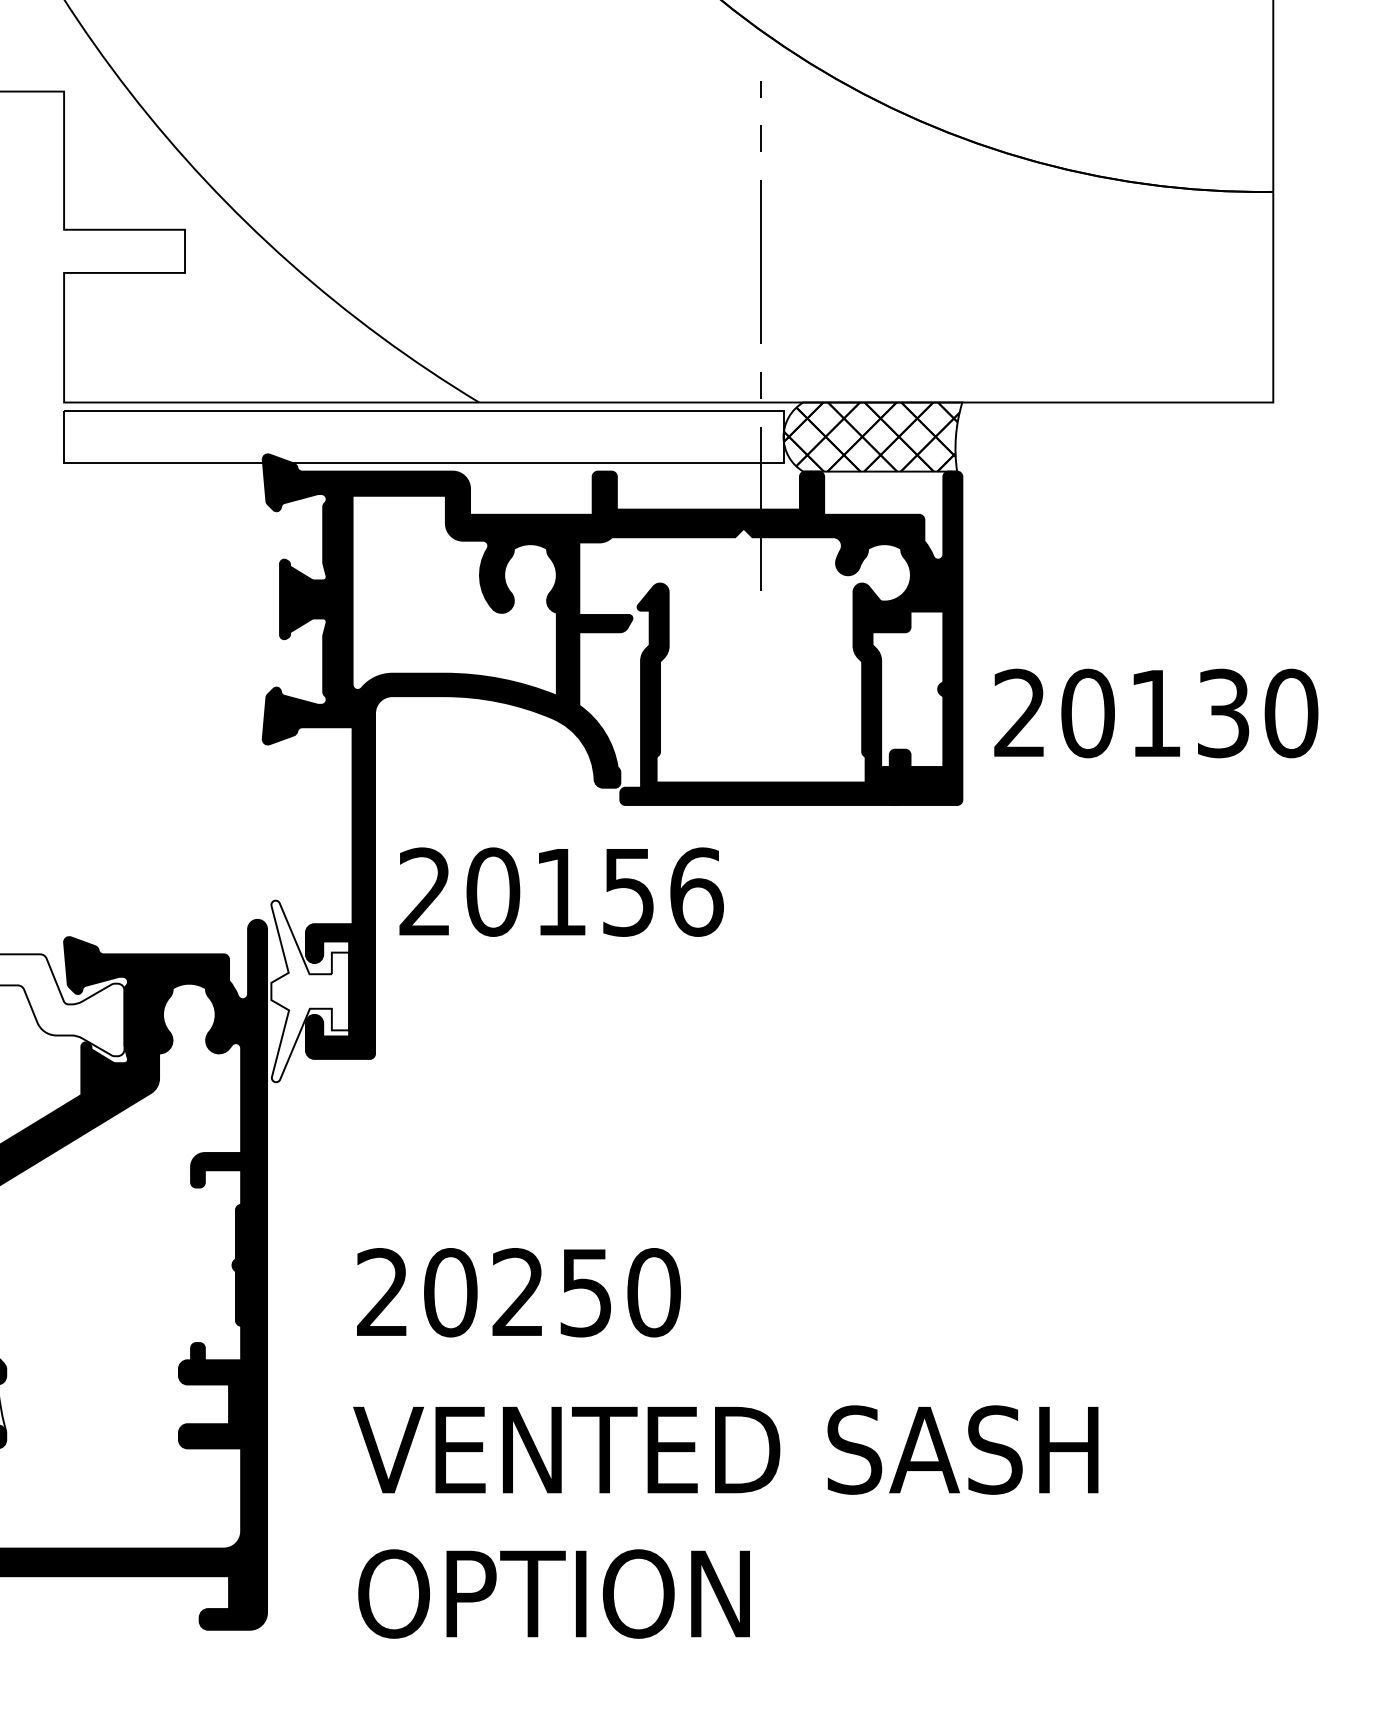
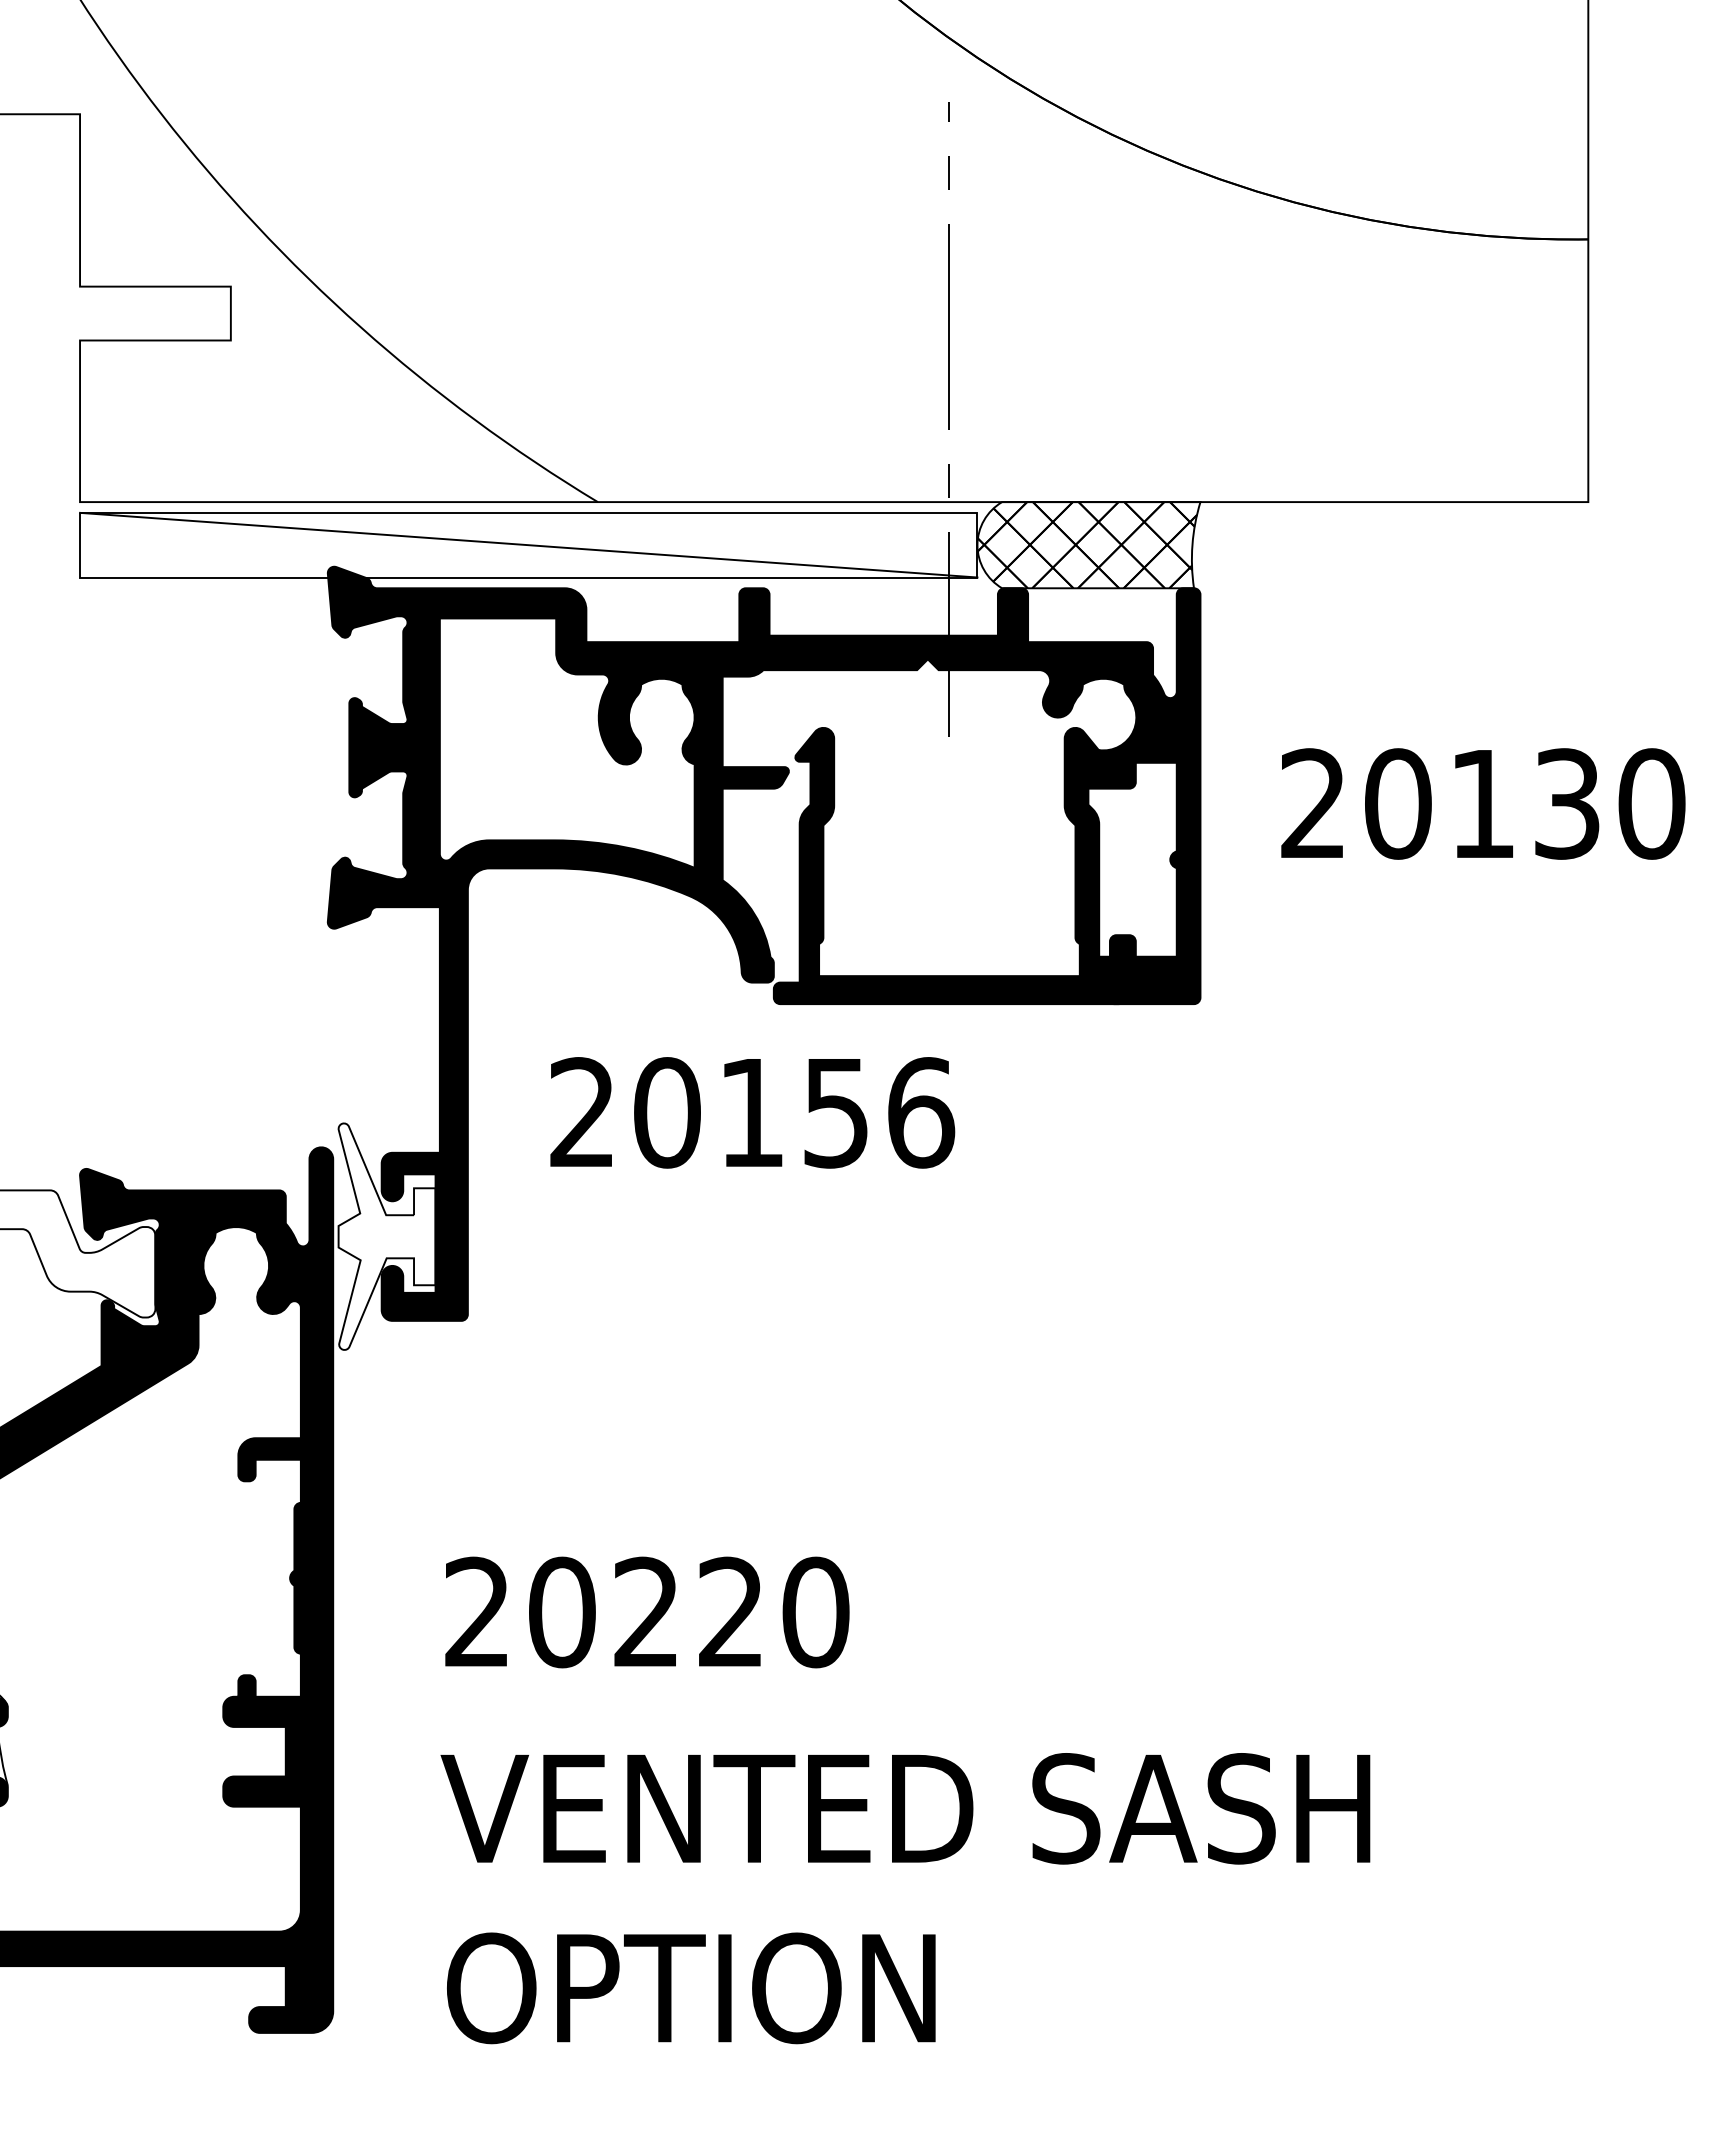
line: (423, 436) -> (528, 544), added
text: (1156, 713) -> (1483, 803), moved
text: (561, 891) -> (752, 1112), moved
text: (585, 1292) -> (730, 1612), 20250 -> 20220

